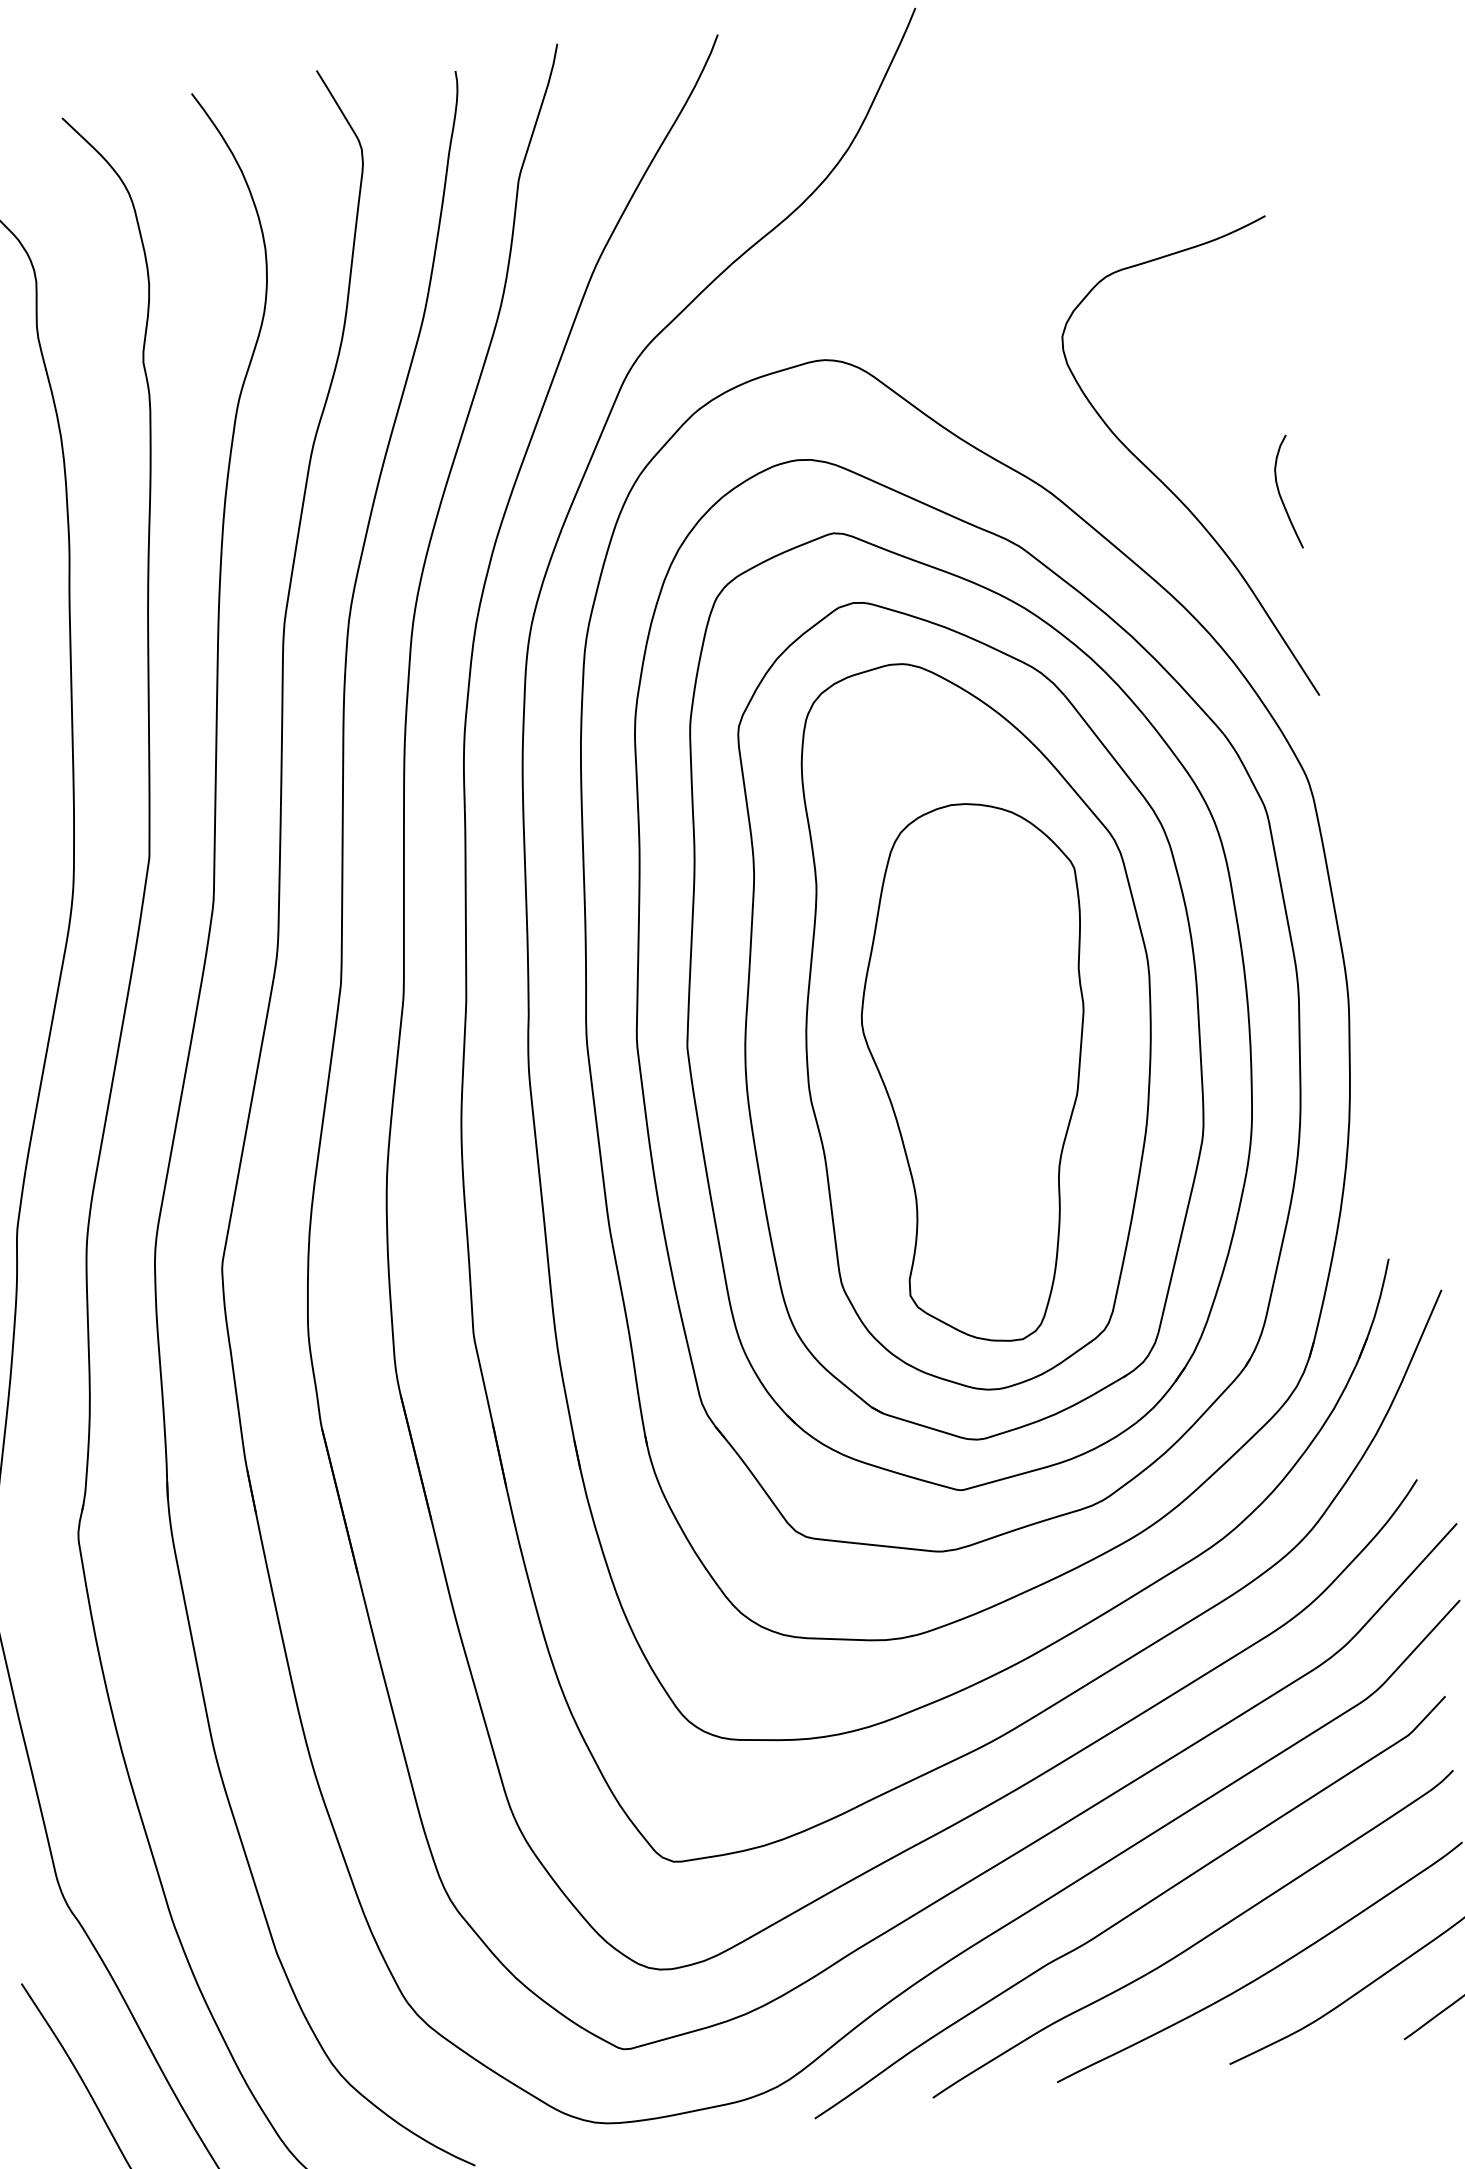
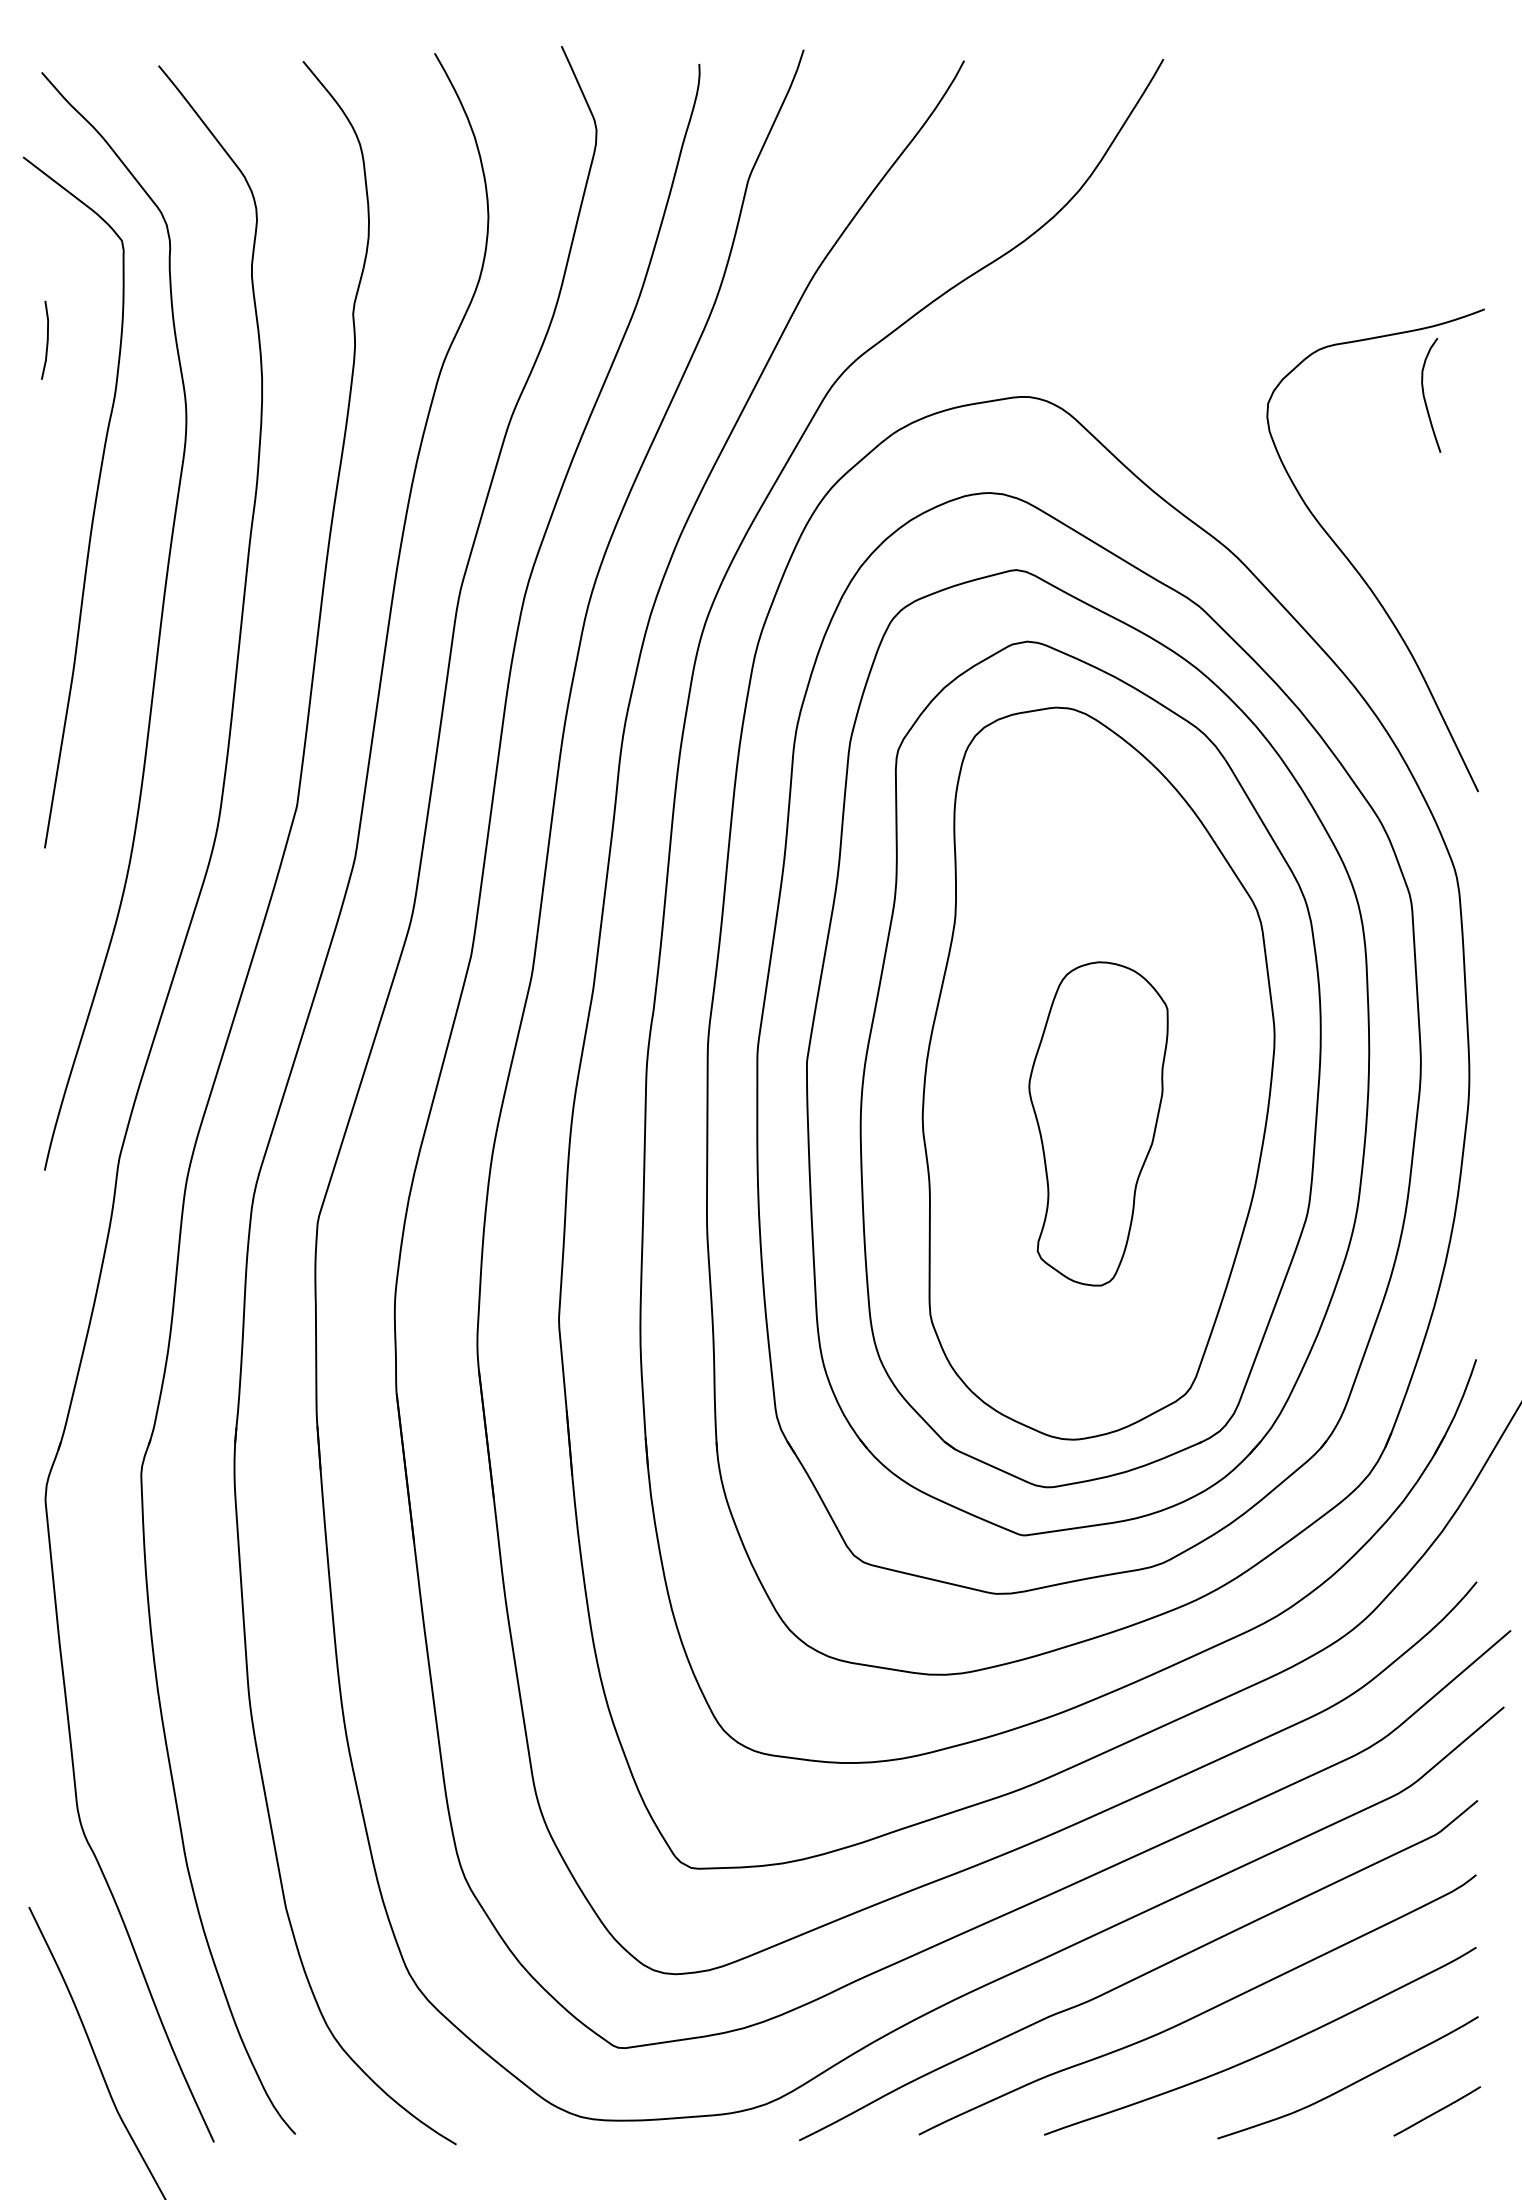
curve: (1281, 495) -> (1425, 397), moved
part: (984, 1072) -> (1098, 1123), size x0.6

